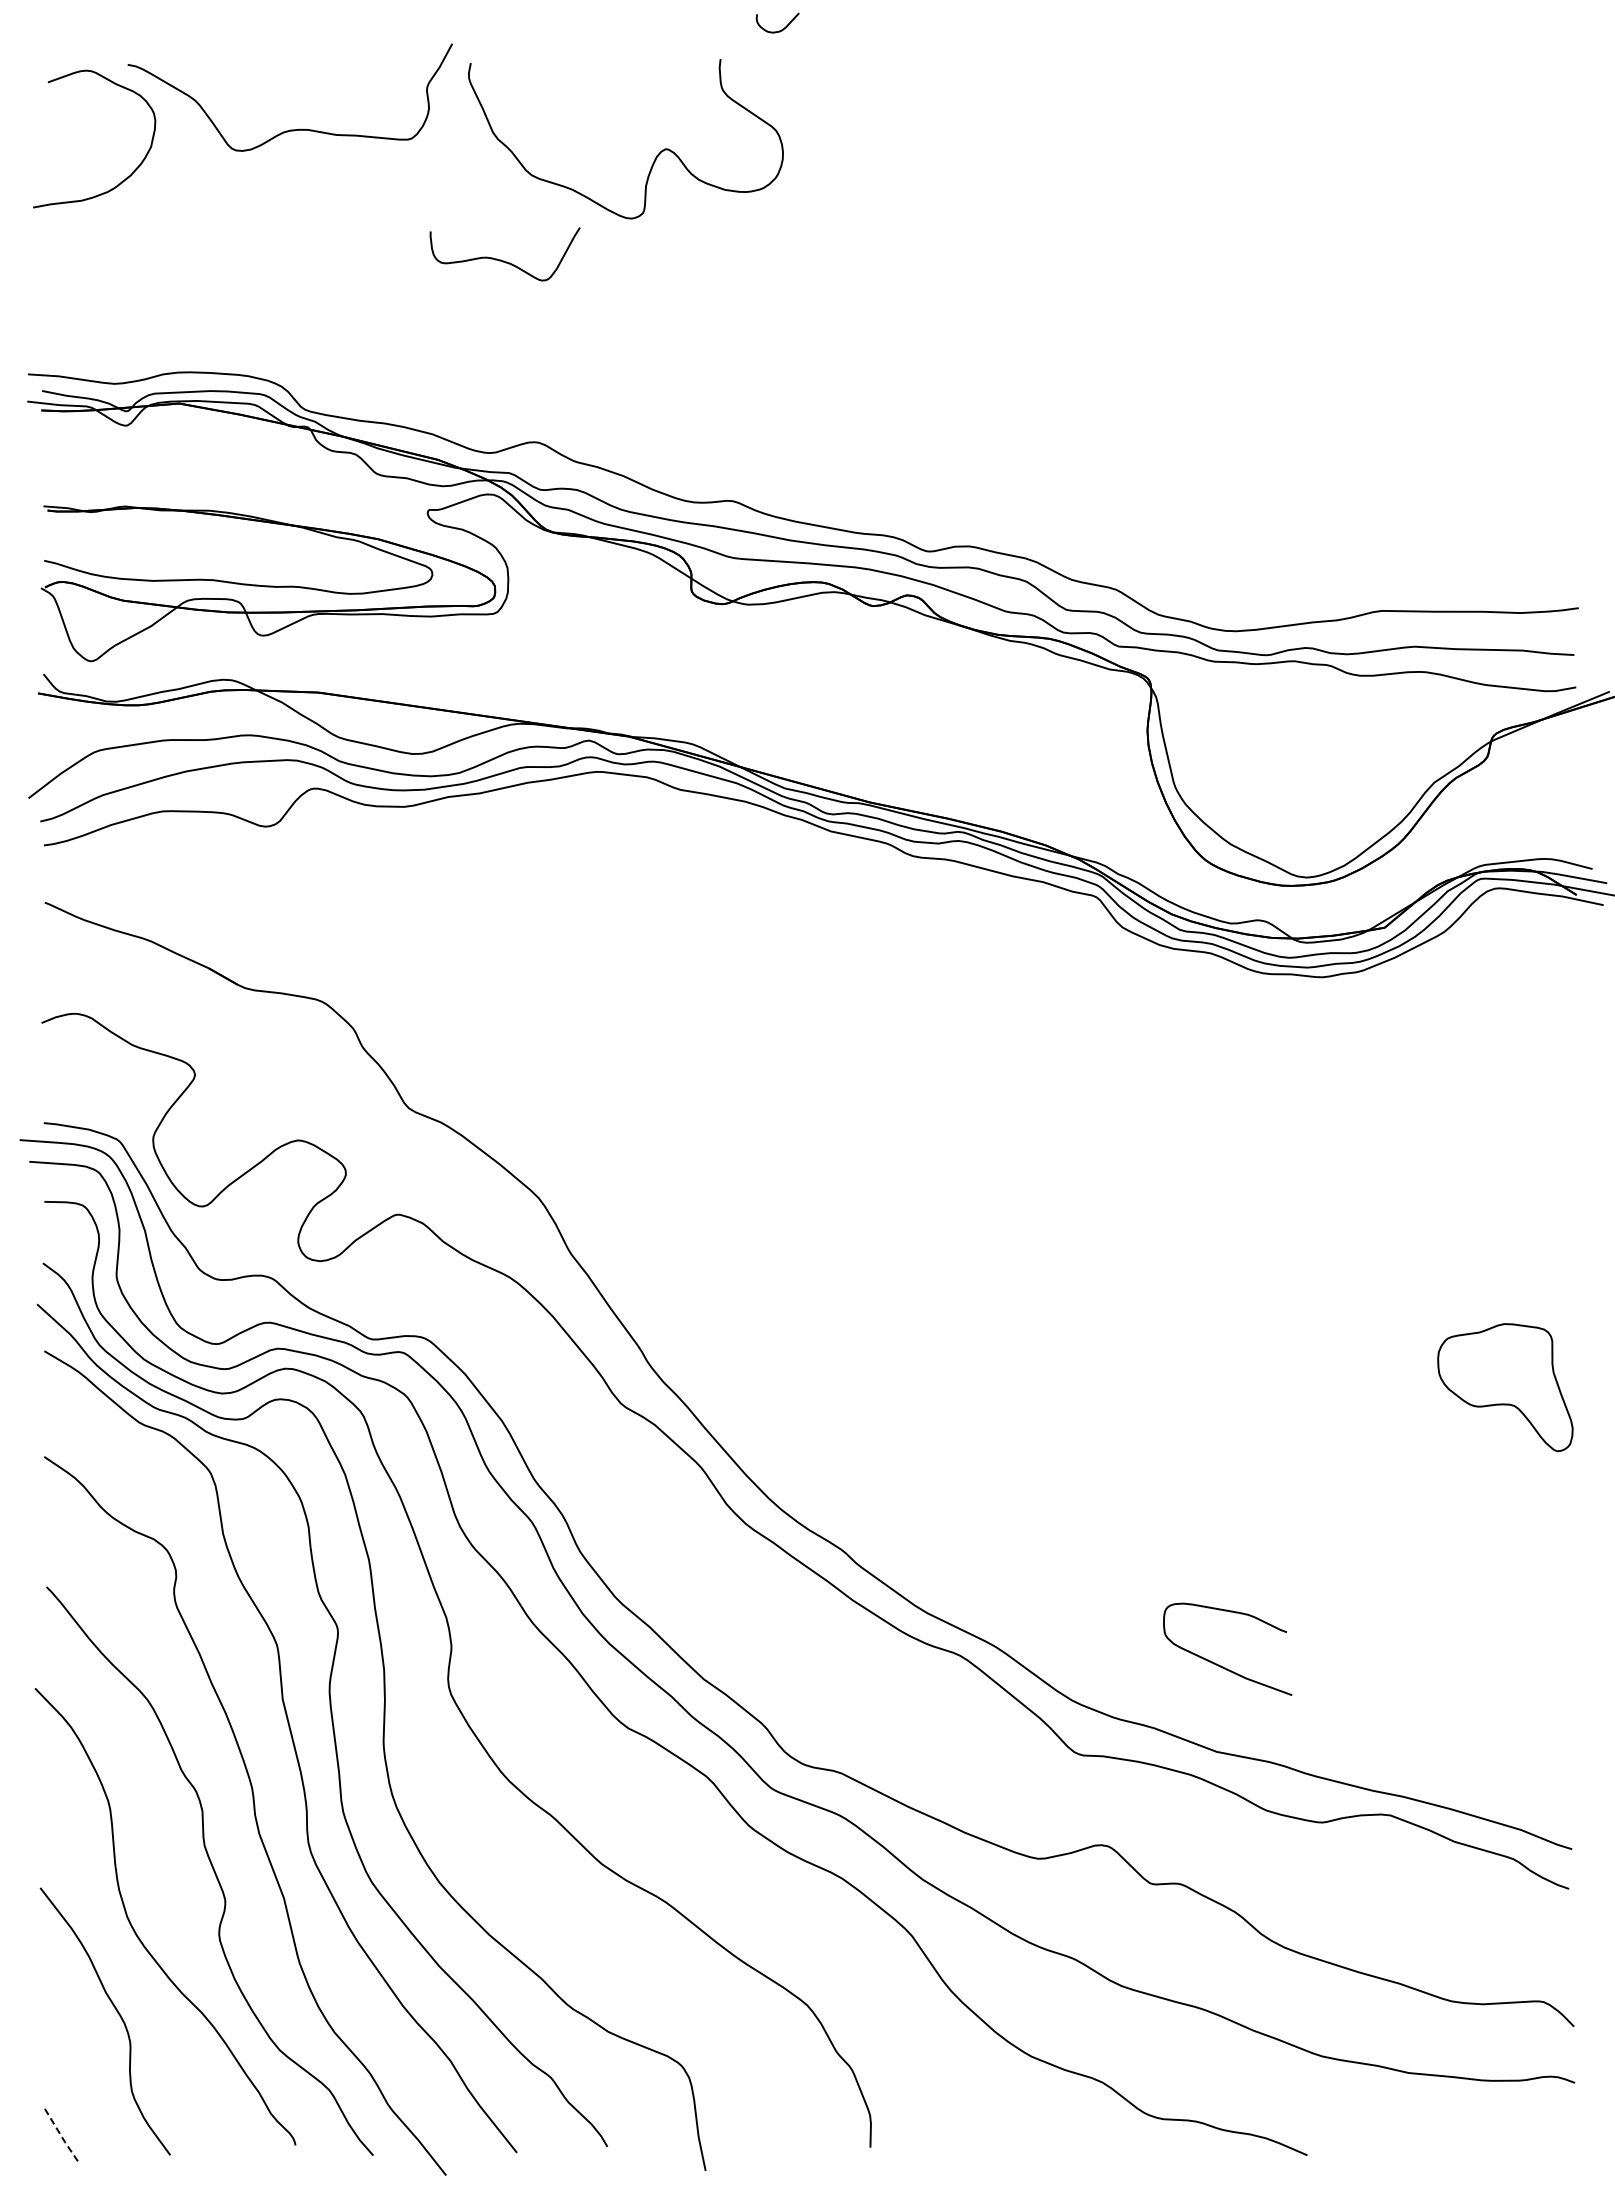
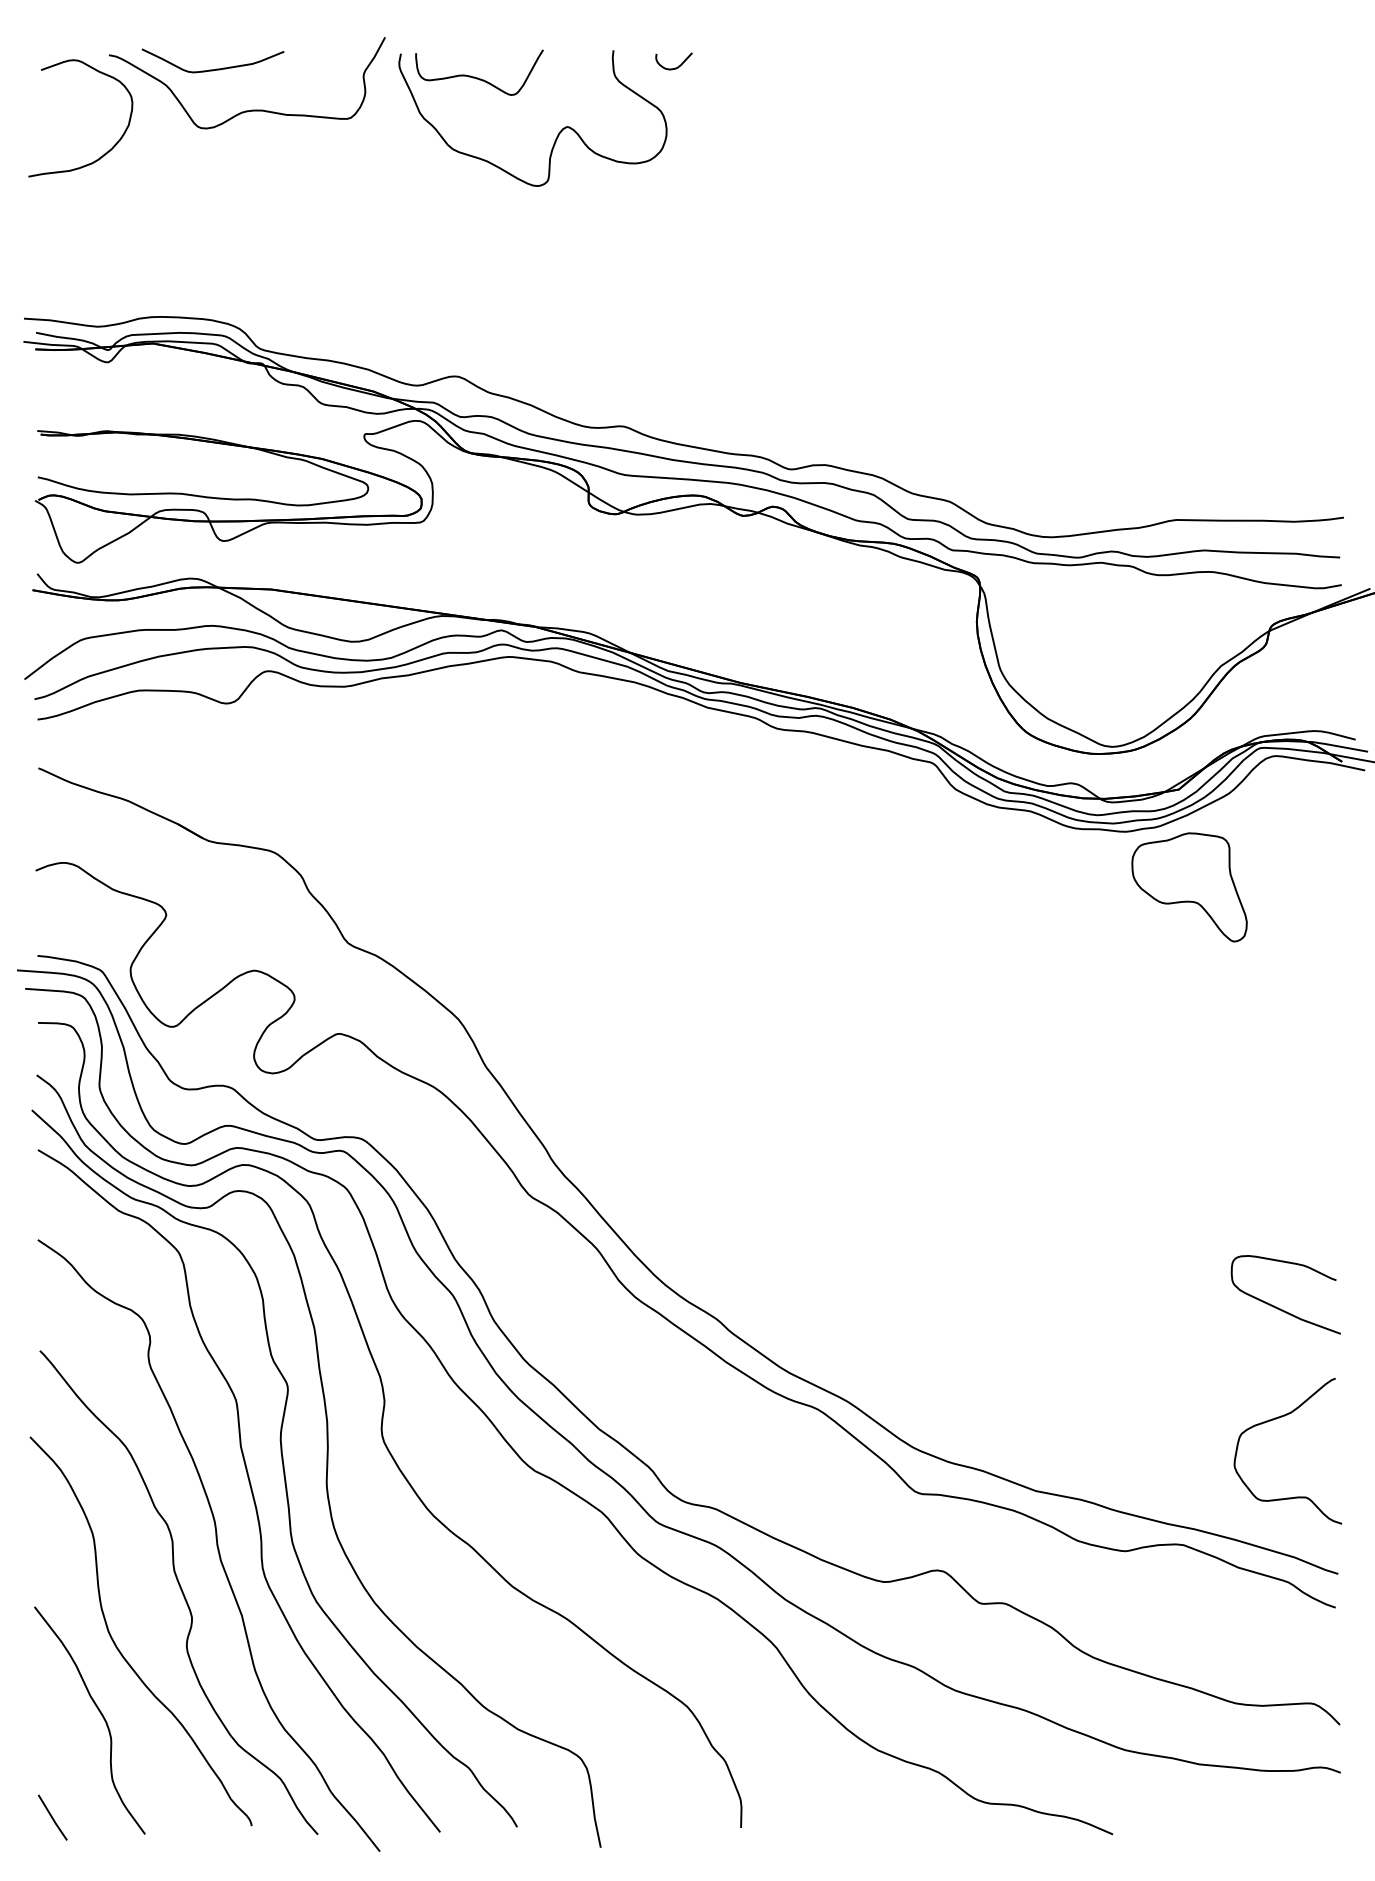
curve: (782, 28) -> (678, 65), moved
curve: (249, 81) -> (212, 69), added
curve: (501, 259) -> (476, 77), moved
part: (1505, 1387) -> (1189, 887), moved
curve: (1219, 1664) -> (1279, 1307), moved
curve: (1499, 1667) -> (1276, 1419), added
line: (61, 2136) -> (52, 1818), dashed -> solid

